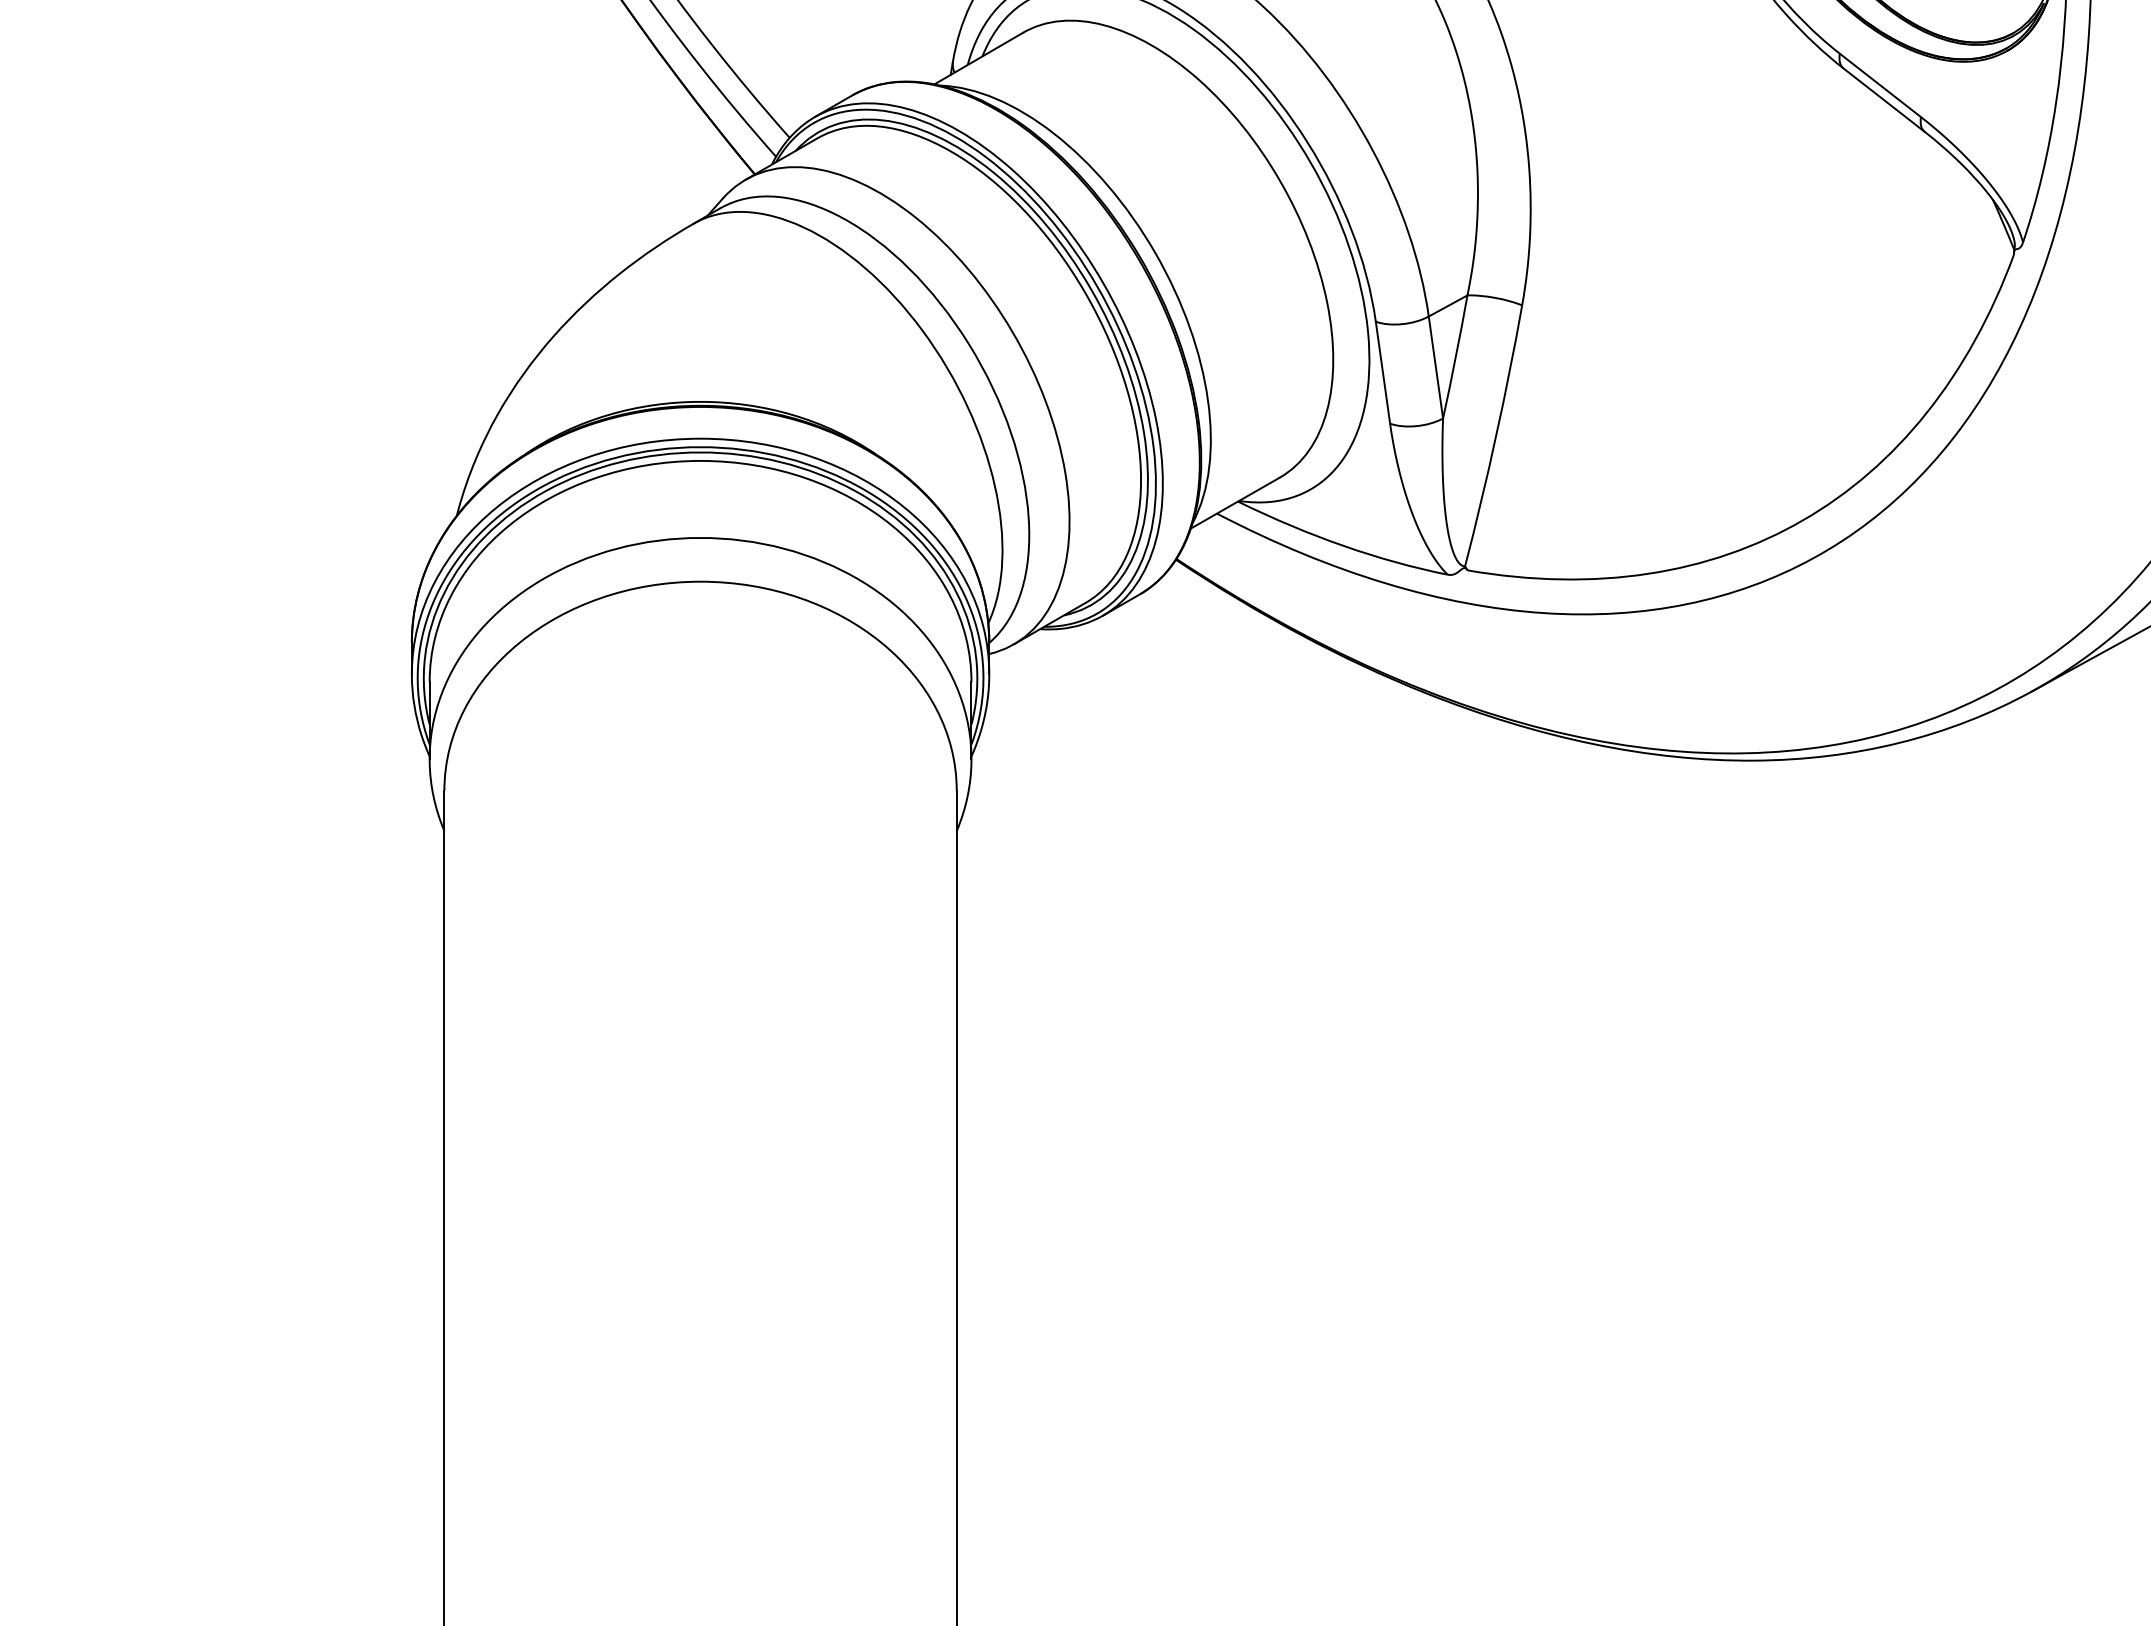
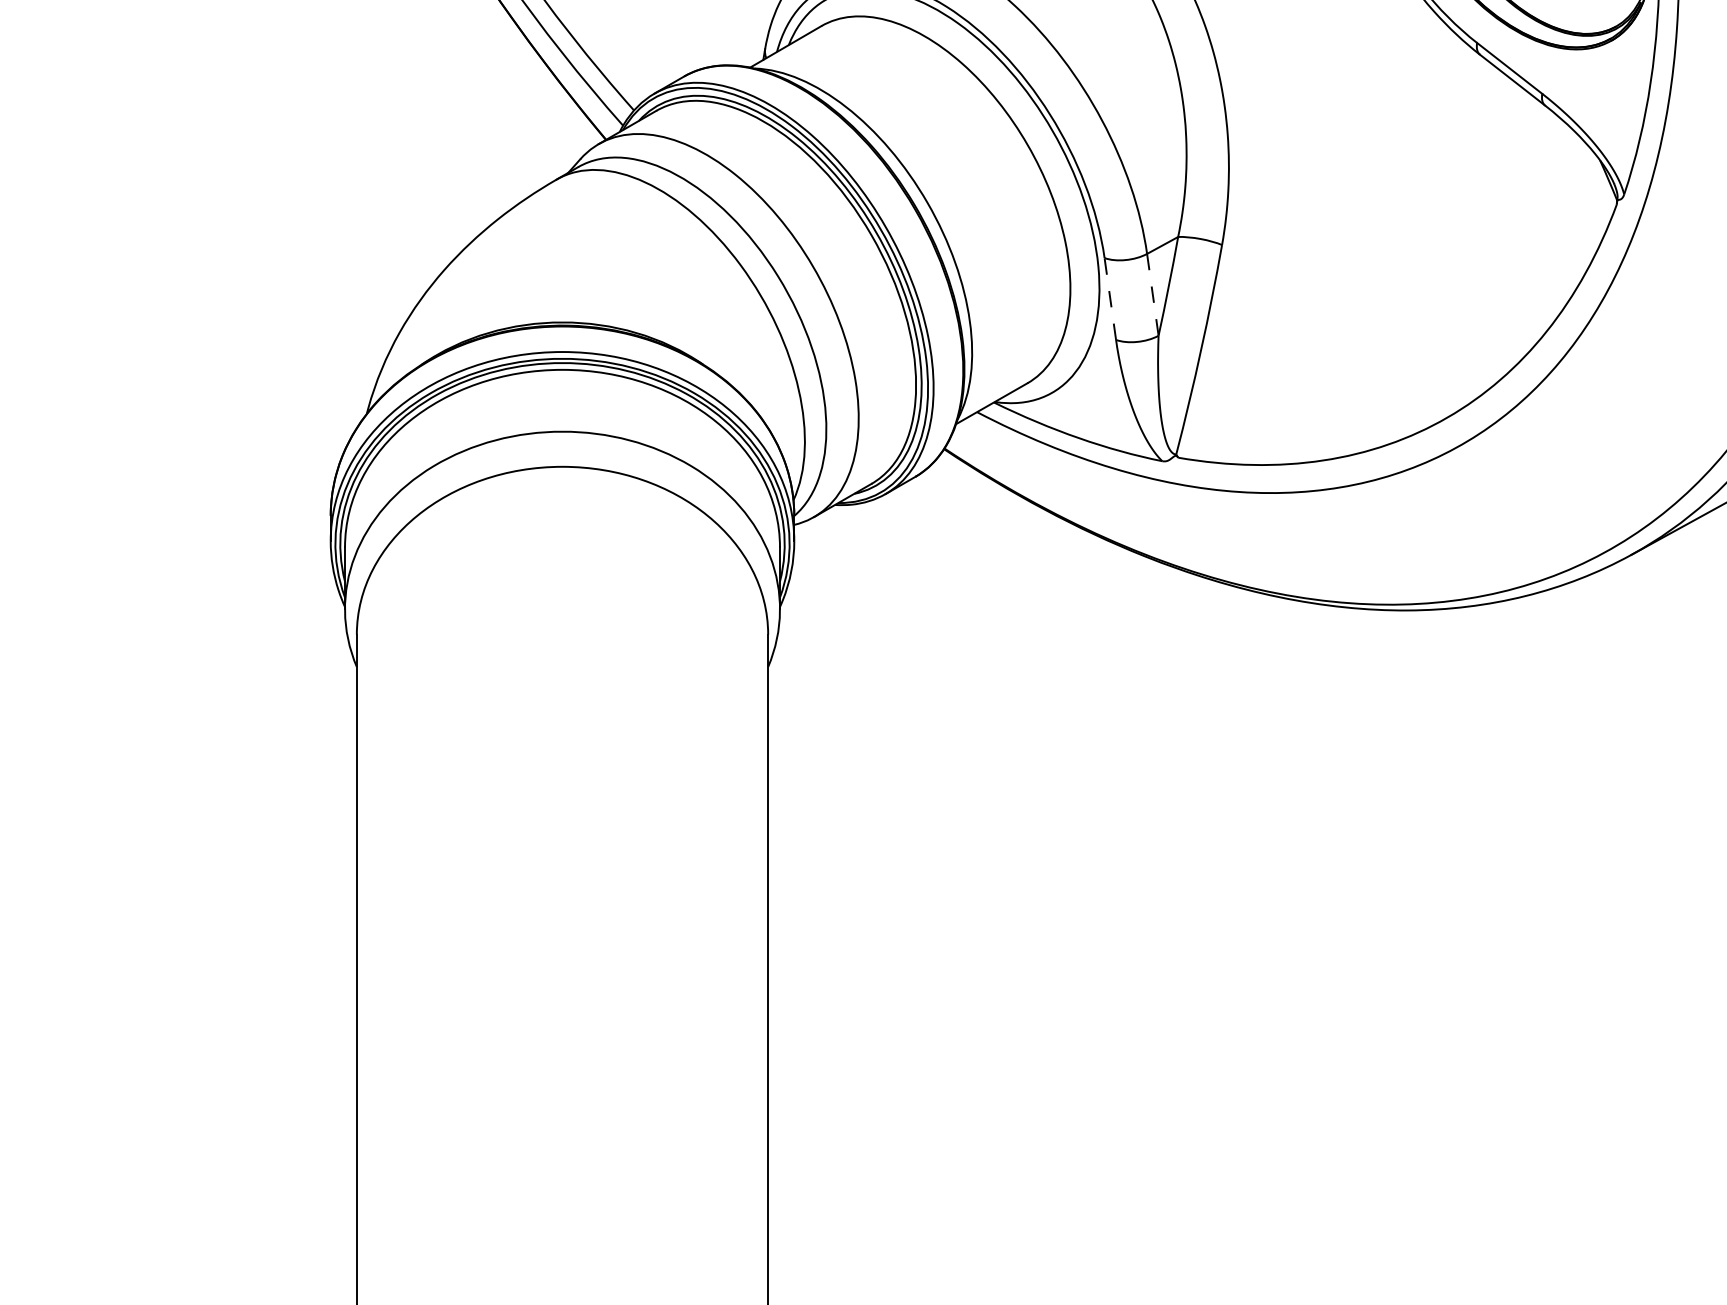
line: (1436, 368) -> (1153, 295), solid -> dashed
line: (1382, 372) -> (1109, 298), solid -> dashed

